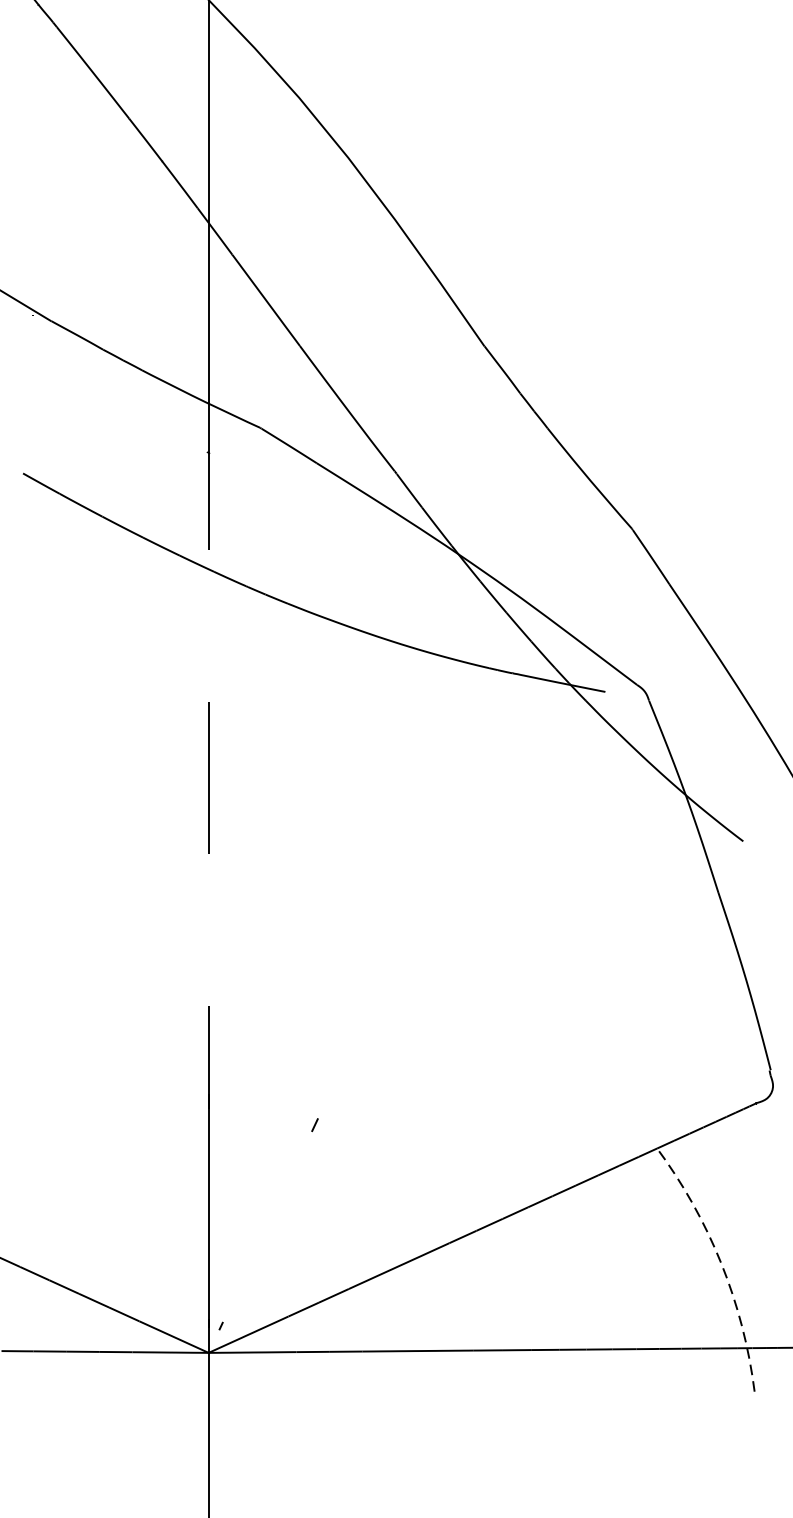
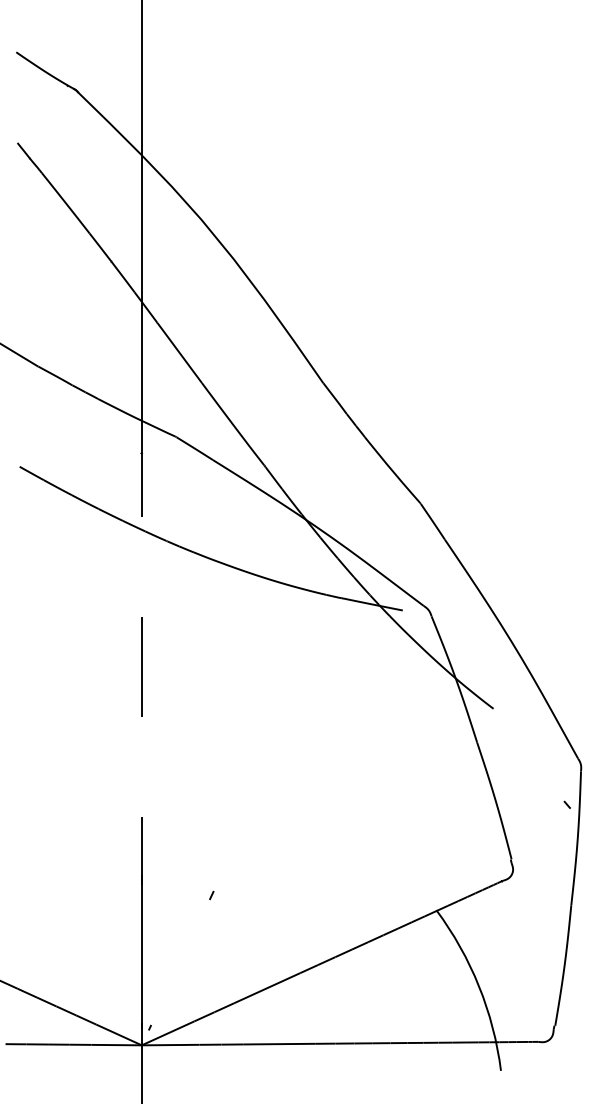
arc: (721, 1263) -> (479, 986), dashed -> solid

